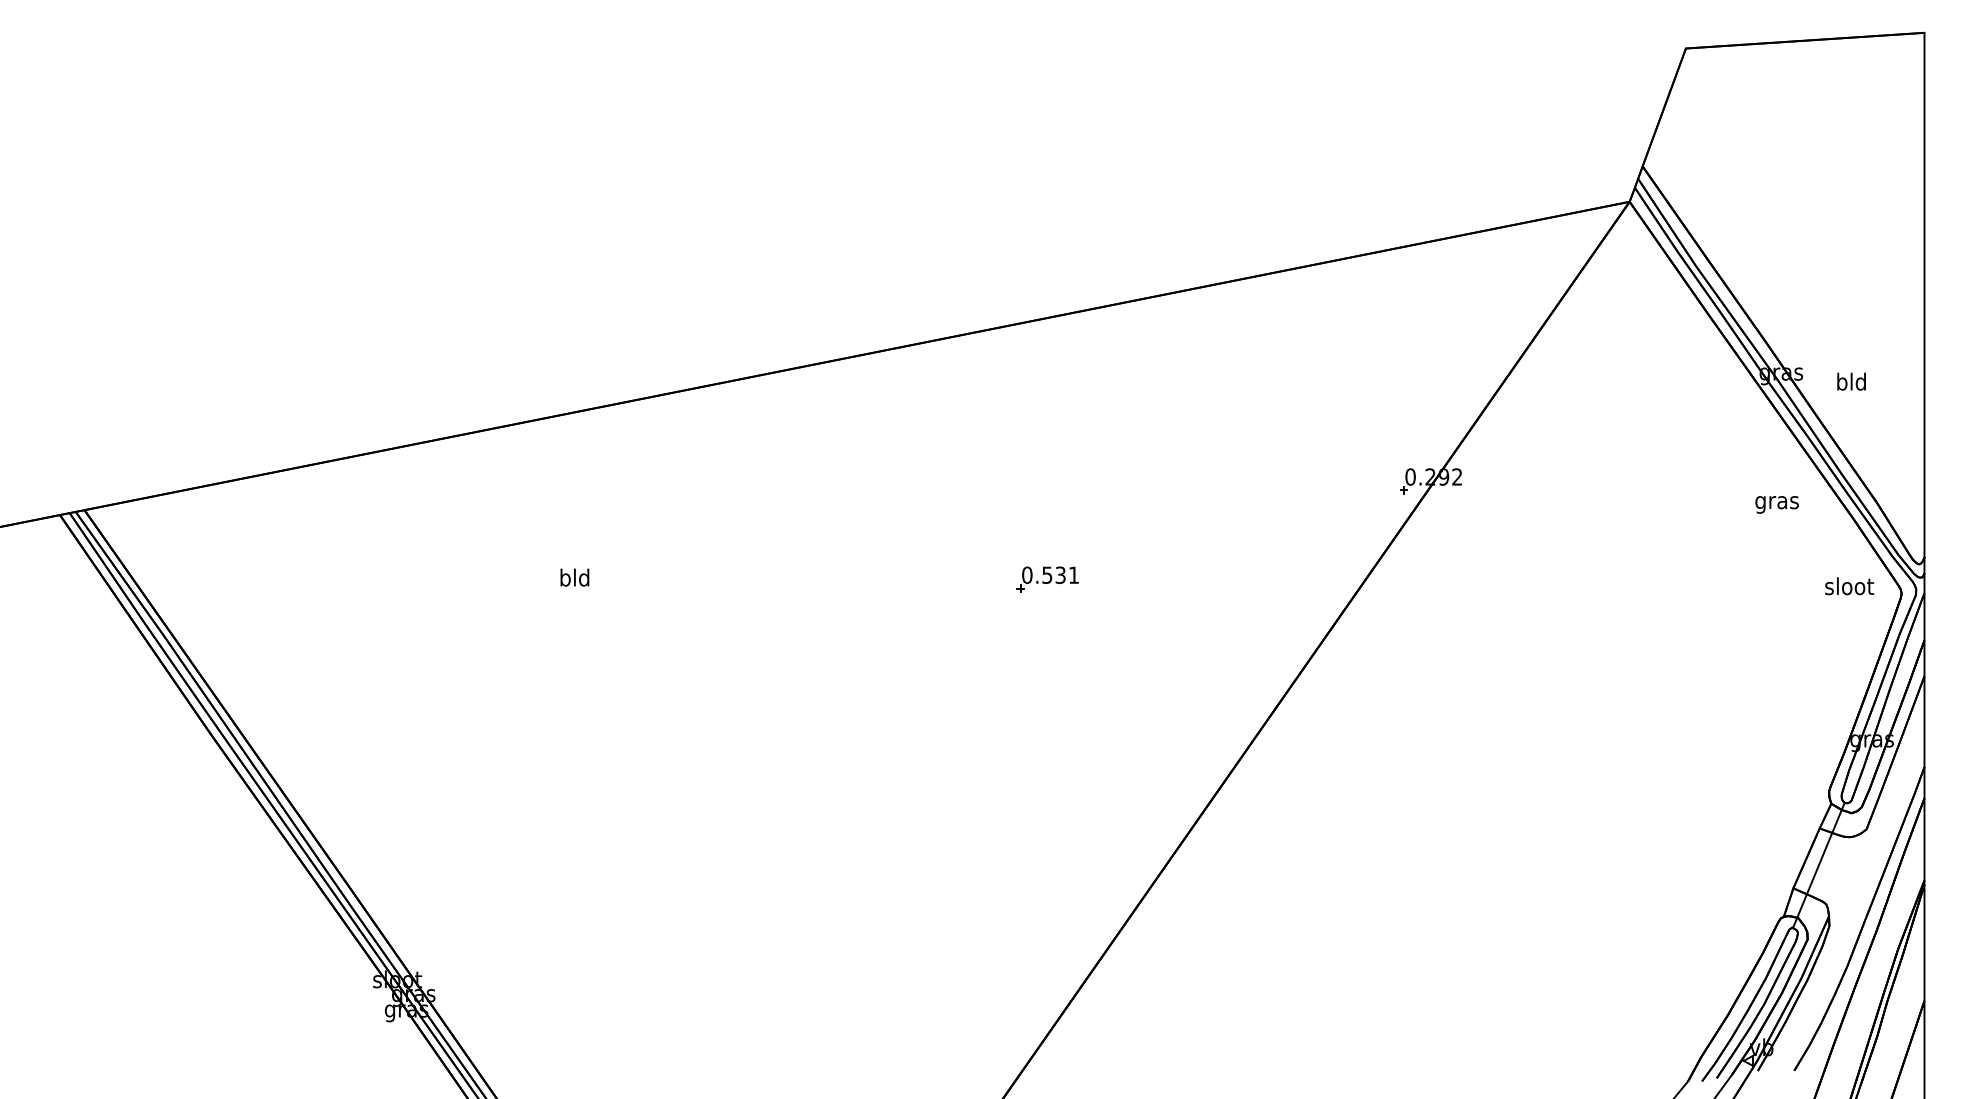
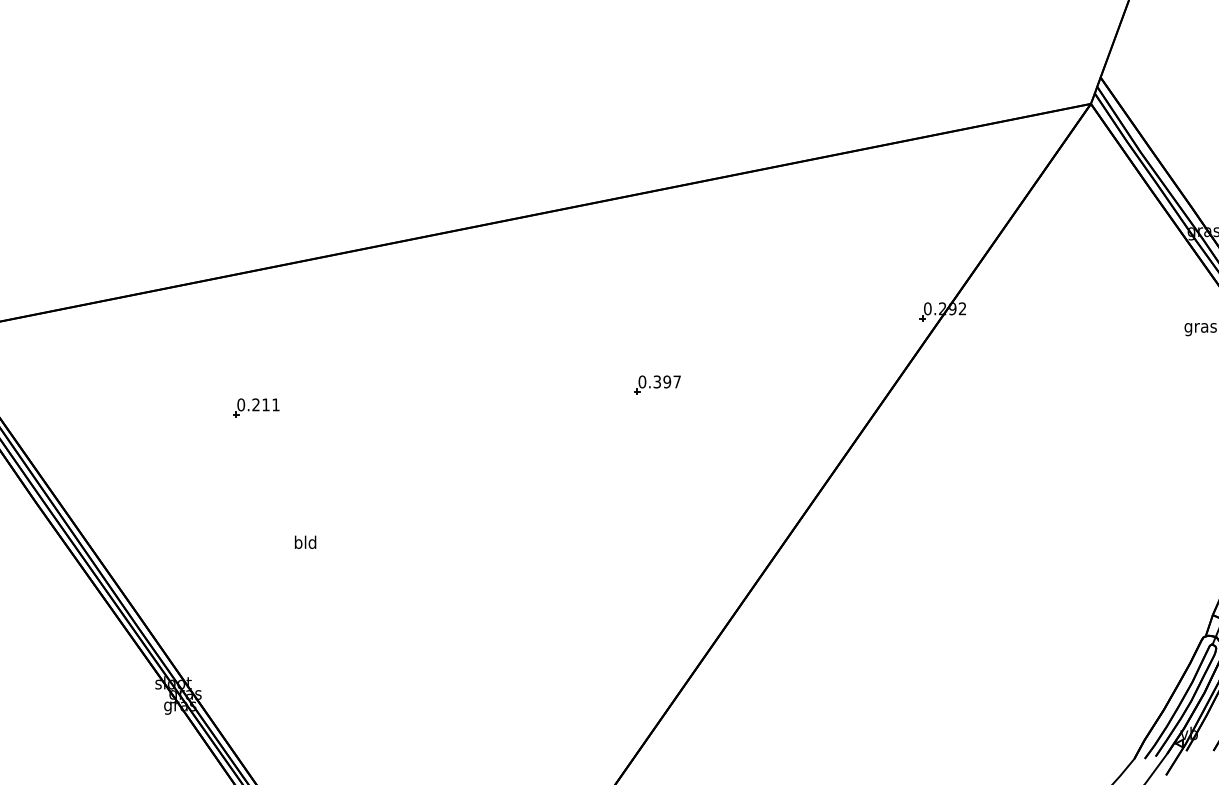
text: (1060, 574) -> (667, 381), 0.531 -> 0.397
text: (574, 577) -> (305, 542), moved
part: (508, 610) -> (256, 408), added

